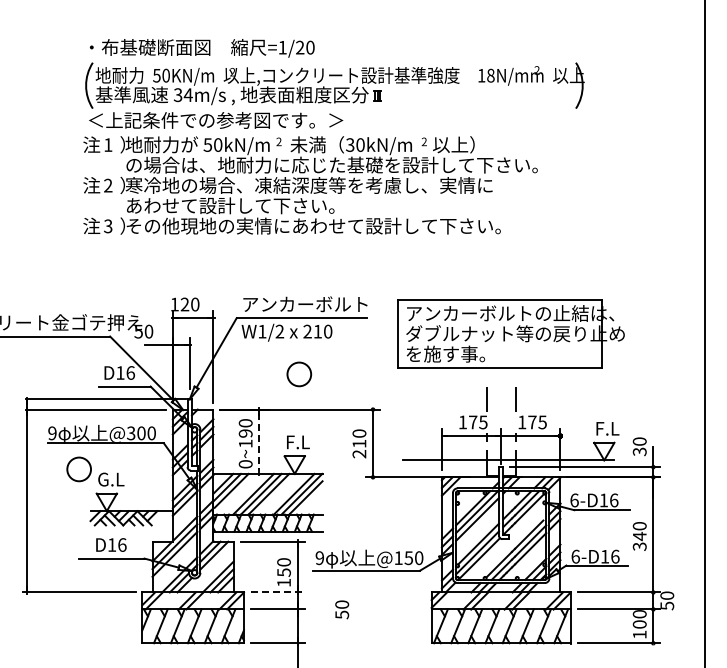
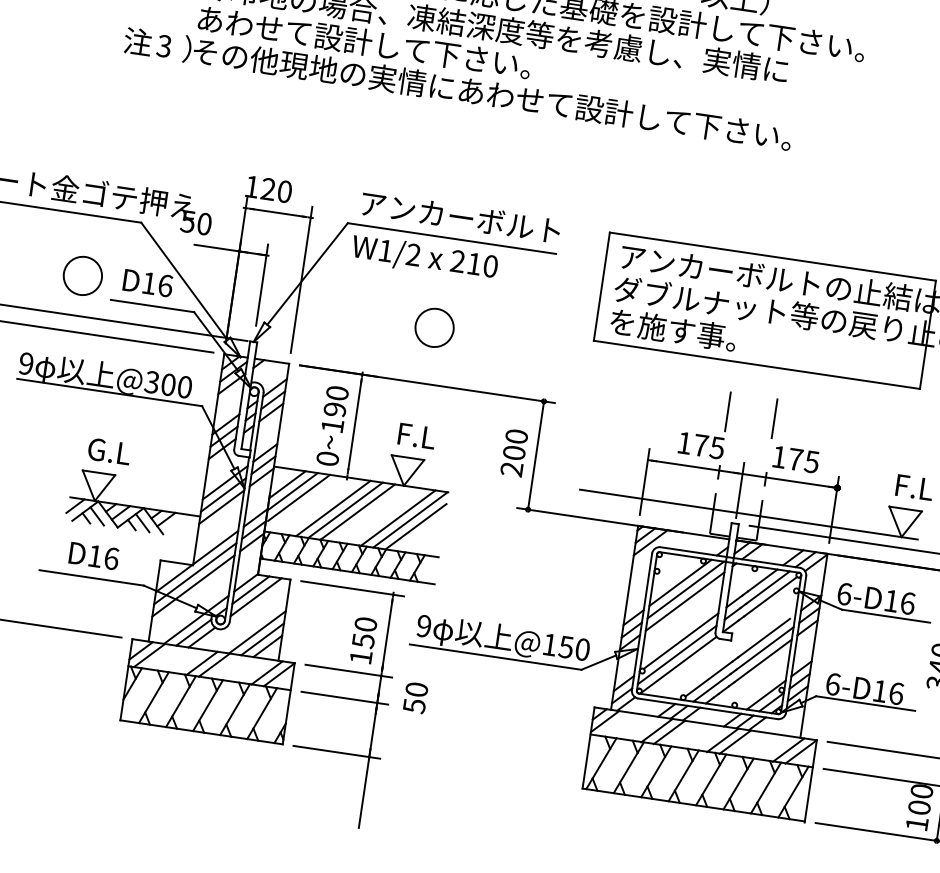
line: (259, 440) -> (355, 424), dashed -> solid
text: (359, 443) -> (514, 452), 210 -> 200
circle: (78, 469) -> (81, 275), moved
line: (278, 592) -> (349, 671), dashed -> solid
text: (342, 609) -> (416, 697), moved

